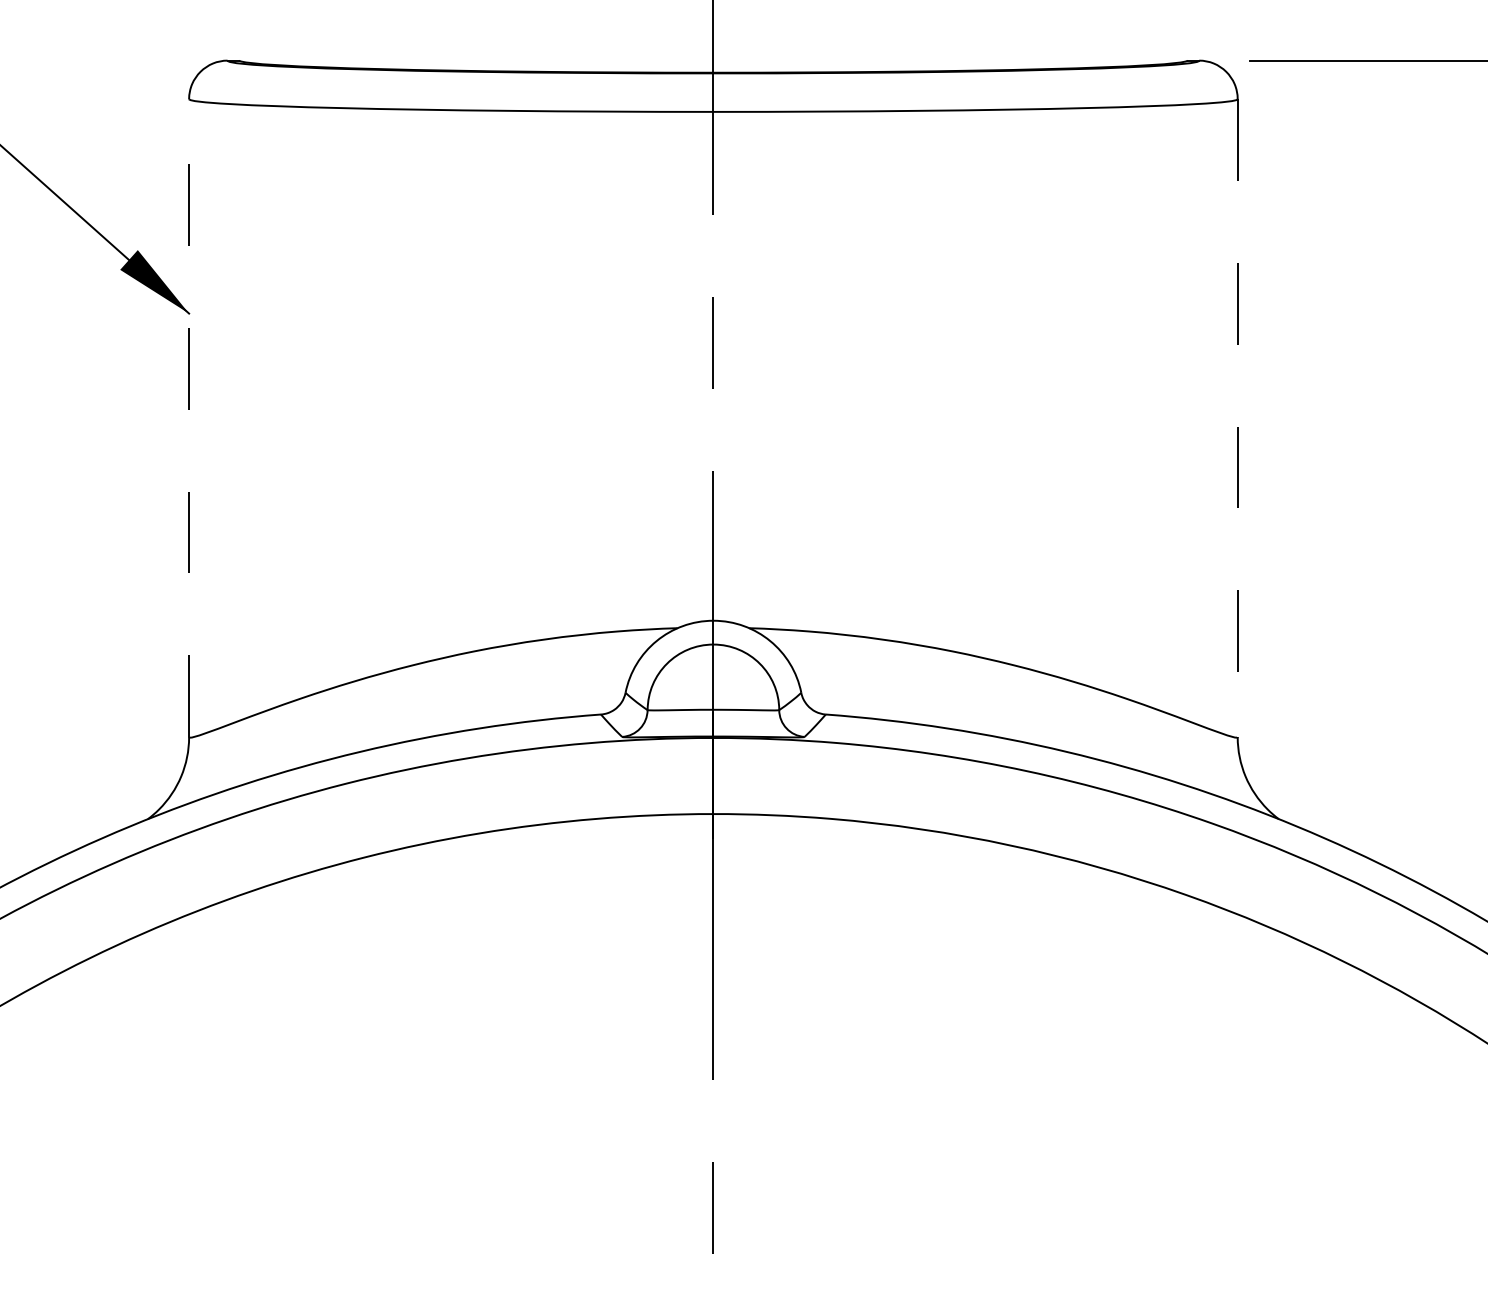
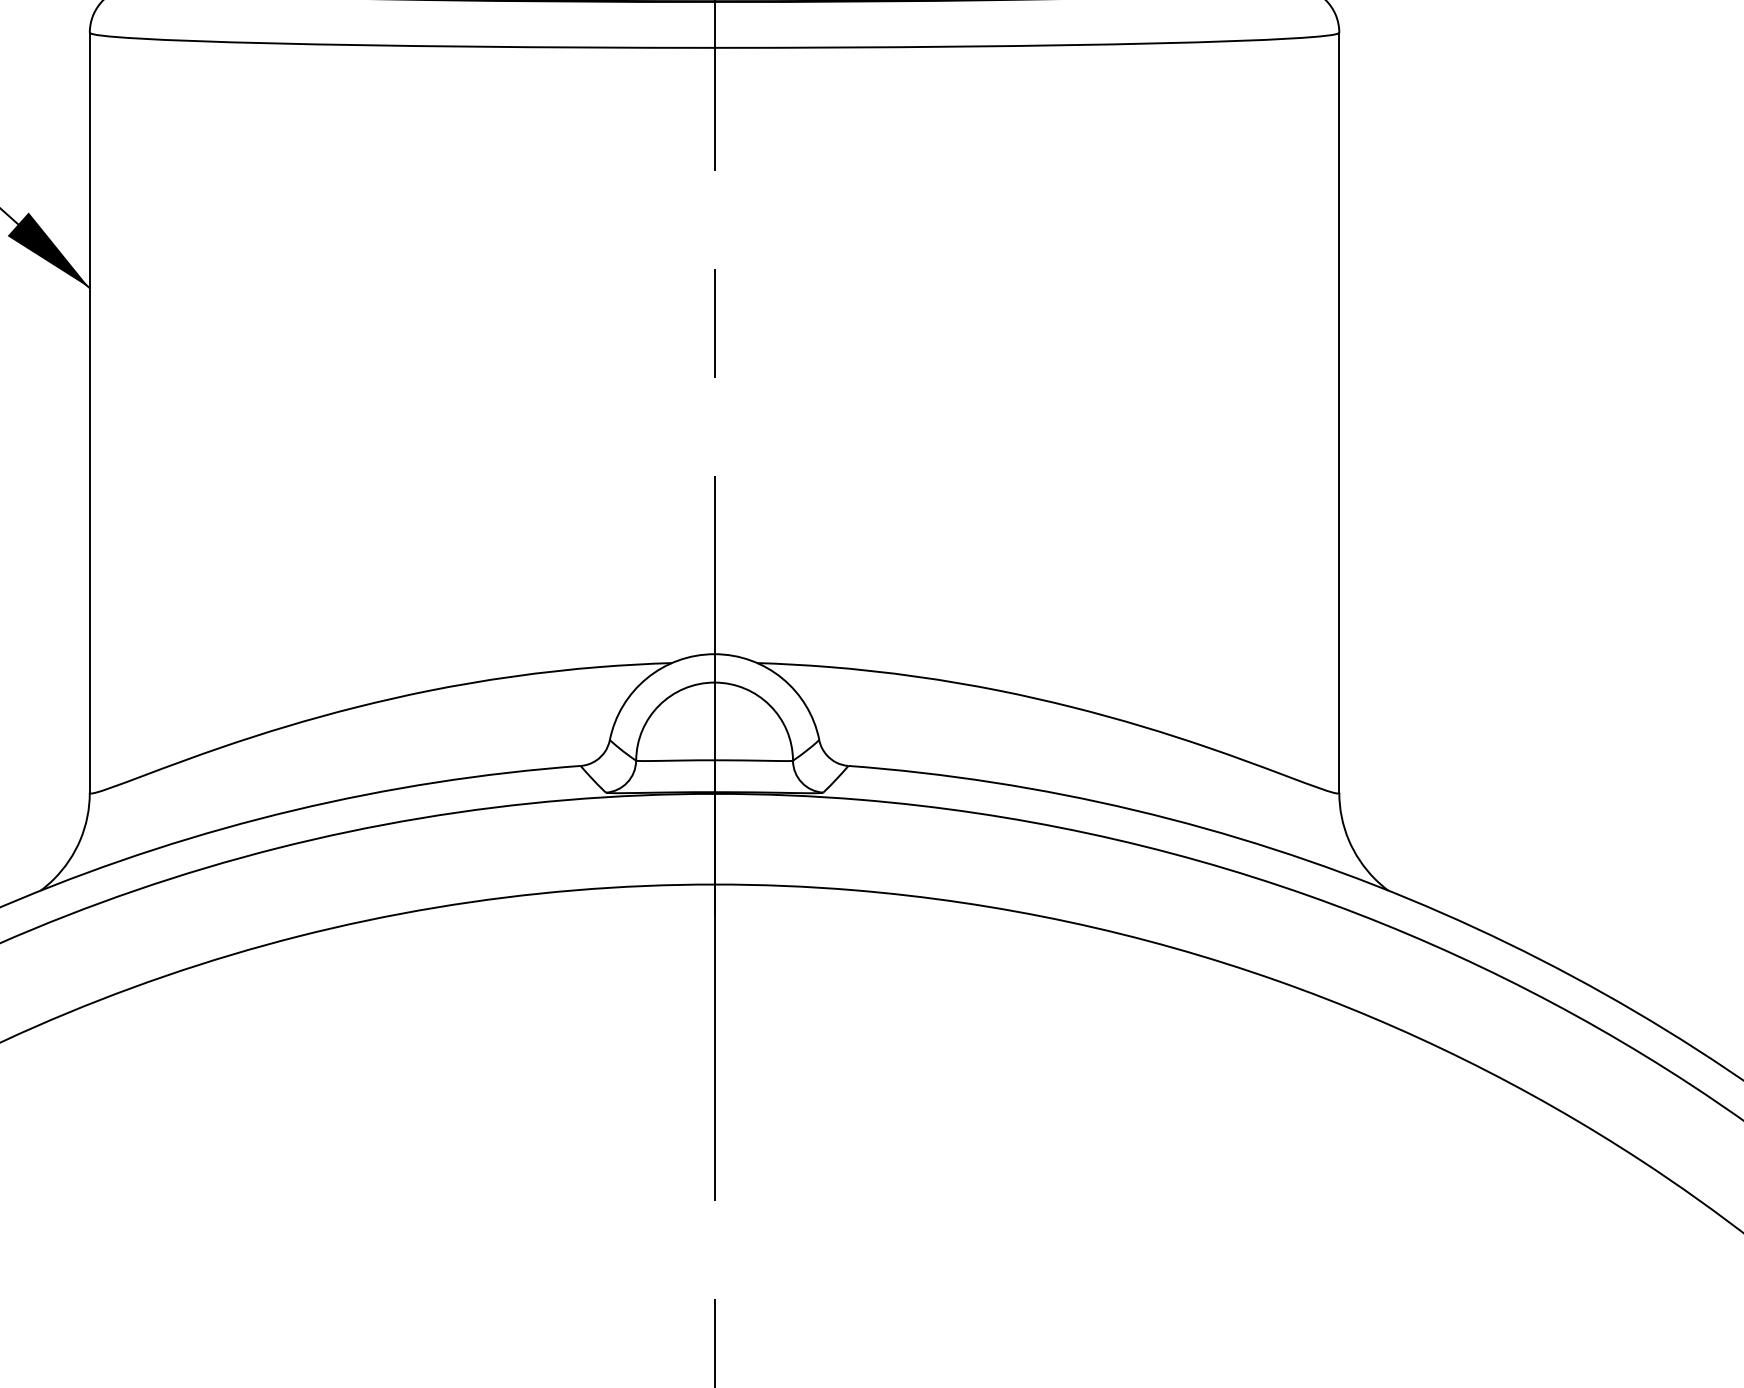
line: (189, 418) -> (90, 413), dashed -> solid
line: (1237, 418) -> (1339, 413), dashed -> solid

